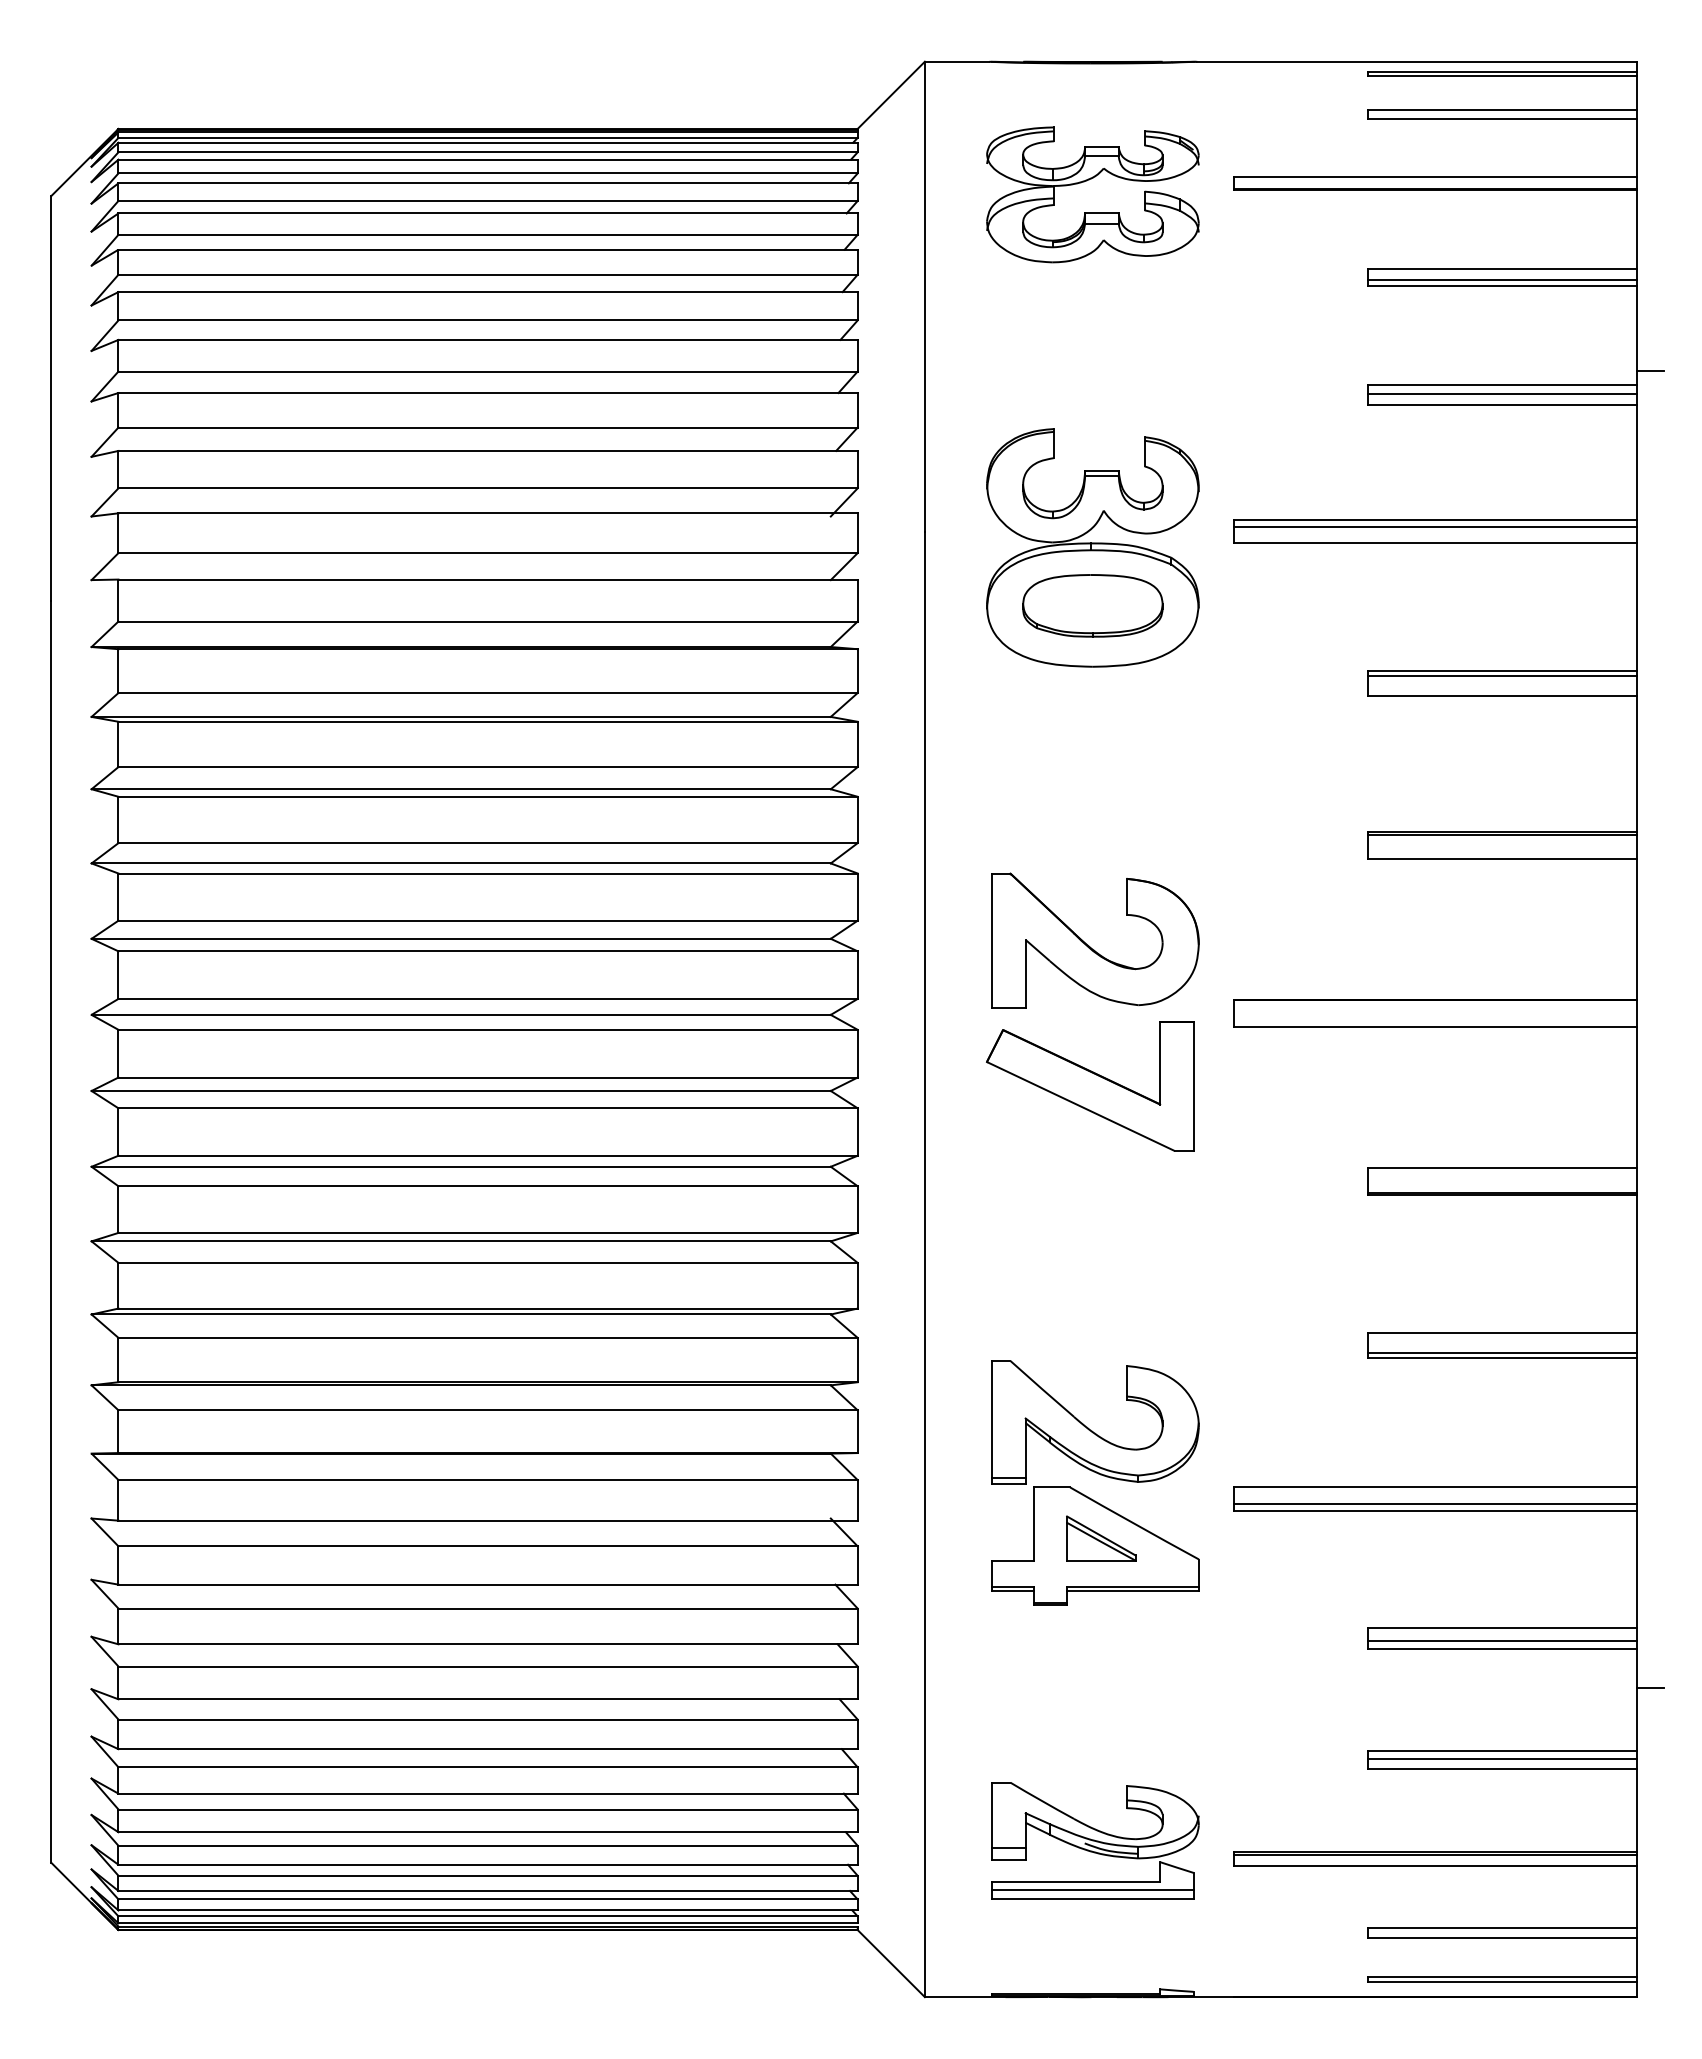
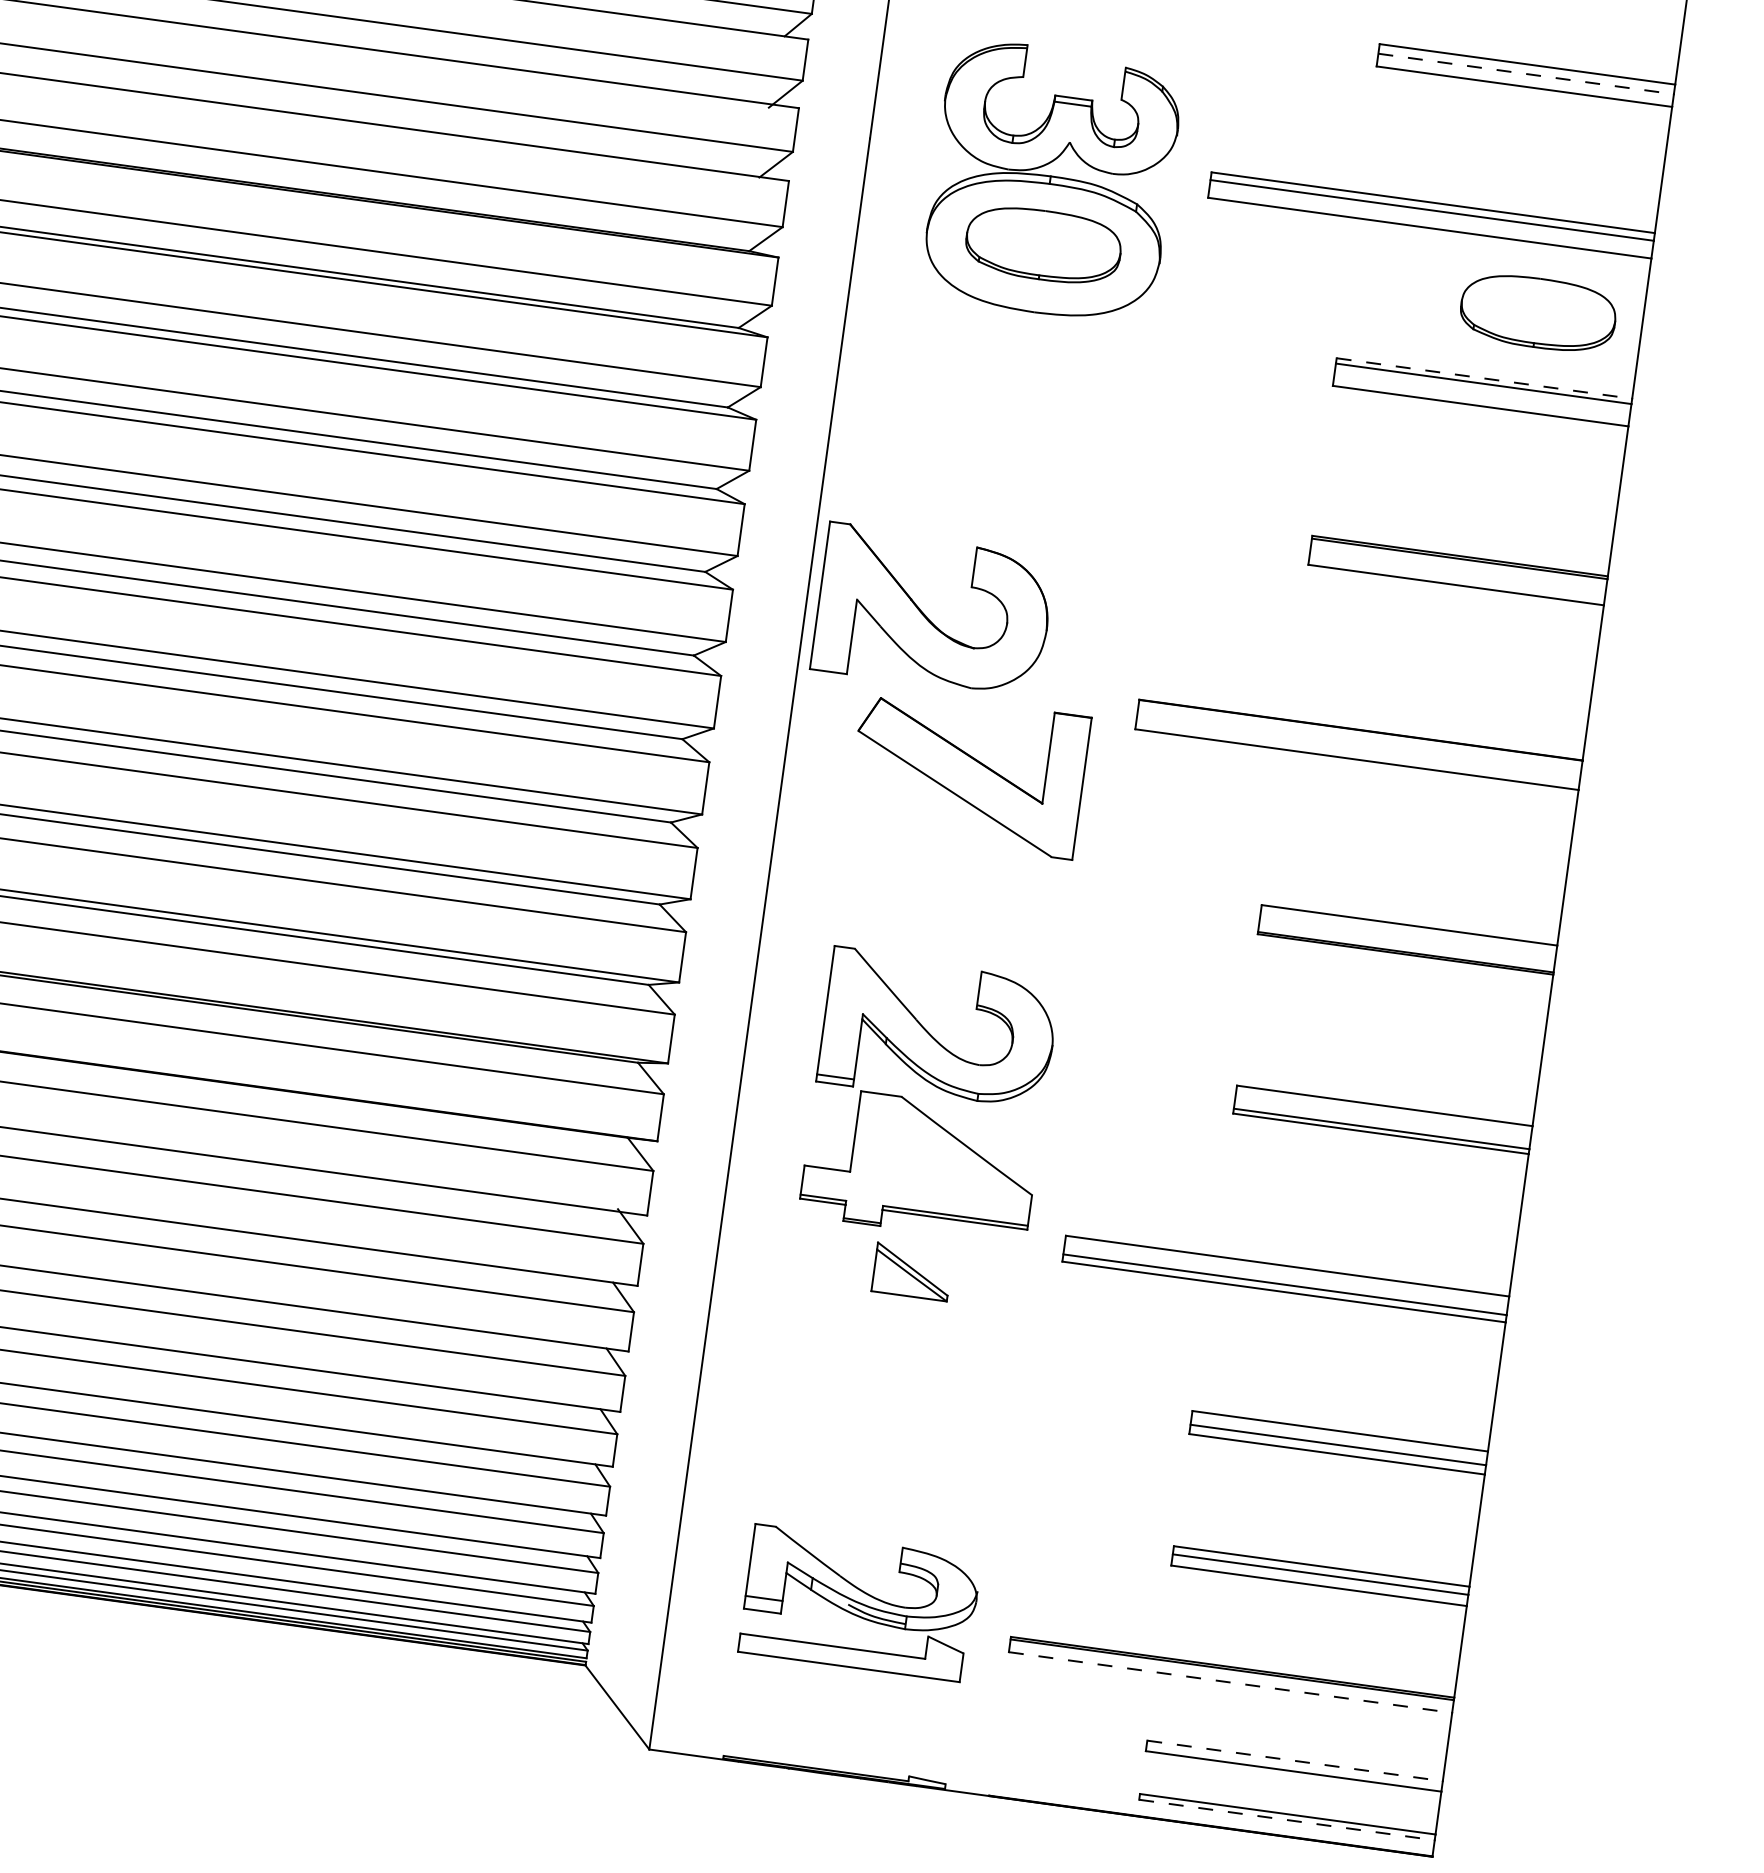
line: (1650, 370) -> (1691, 70), removed
line: (1503, 393) -> (1526, 73), solid -> dashed
part: (1542, 605) -> (1537, 312), added
line: (1503, 670) -> (1485, 378), solid -> dashed
part: (1089, 945) -> (926, 615), moved
part: (1098, 1474) -> (934, 1086), moved
line: (1650, 1688) -> (1493, 1519), removed
line: (1435, 1866) -> (1230, 1682), solid -> dashed
line: (1092, 1890) -> (849, 1657), removed
line: (1503, 1928) -> (1295, 1761), solid -> dashed
line: (1503, 1982) -> (1287, 1820), solid -> dashed

